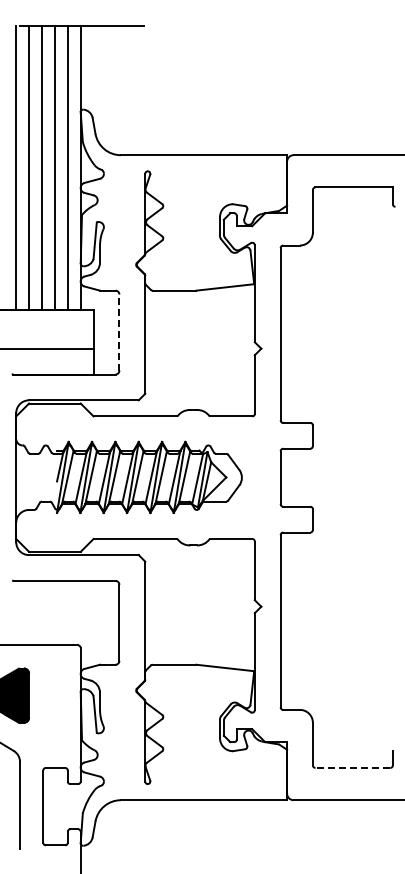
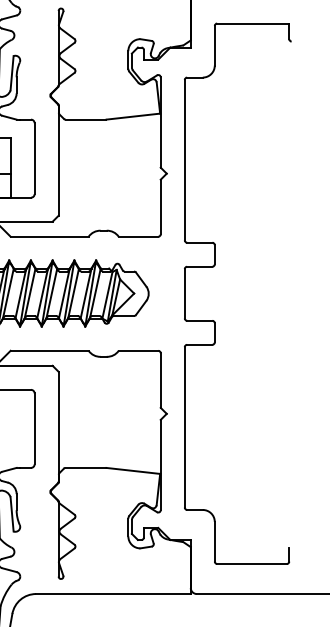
line: (119, 332) -> (34, 158), dashed -> solid
line: (352, 767) -> (251, 563), dashed -> solid

